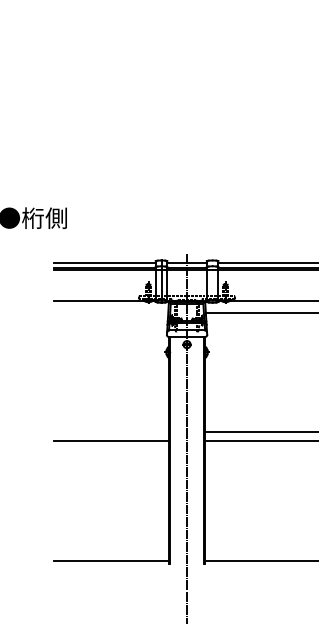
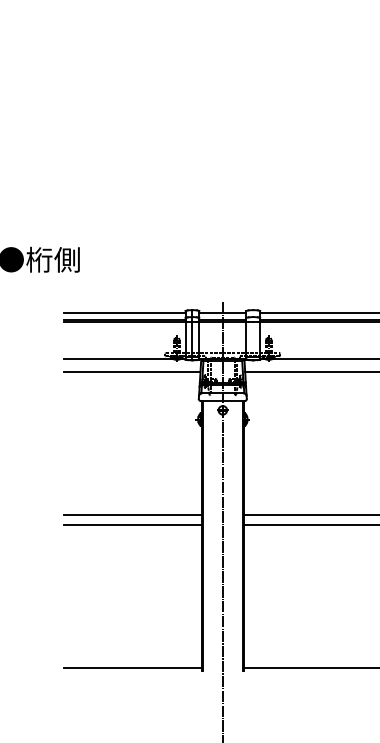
line: (110, 312) -> (131, 372), added
line: (111, 432) -> (132, 515), added

